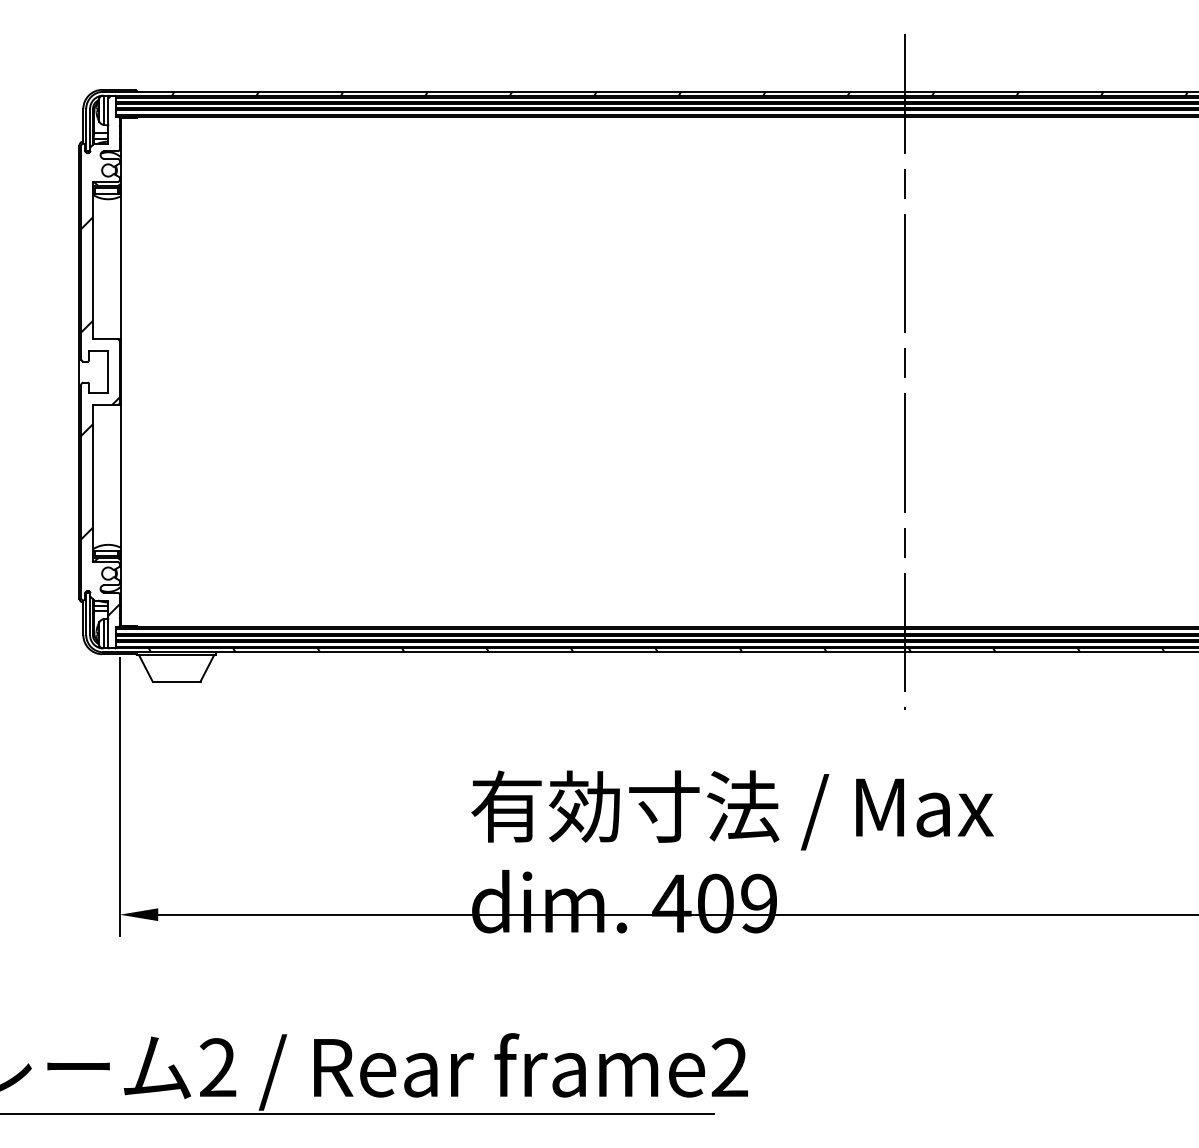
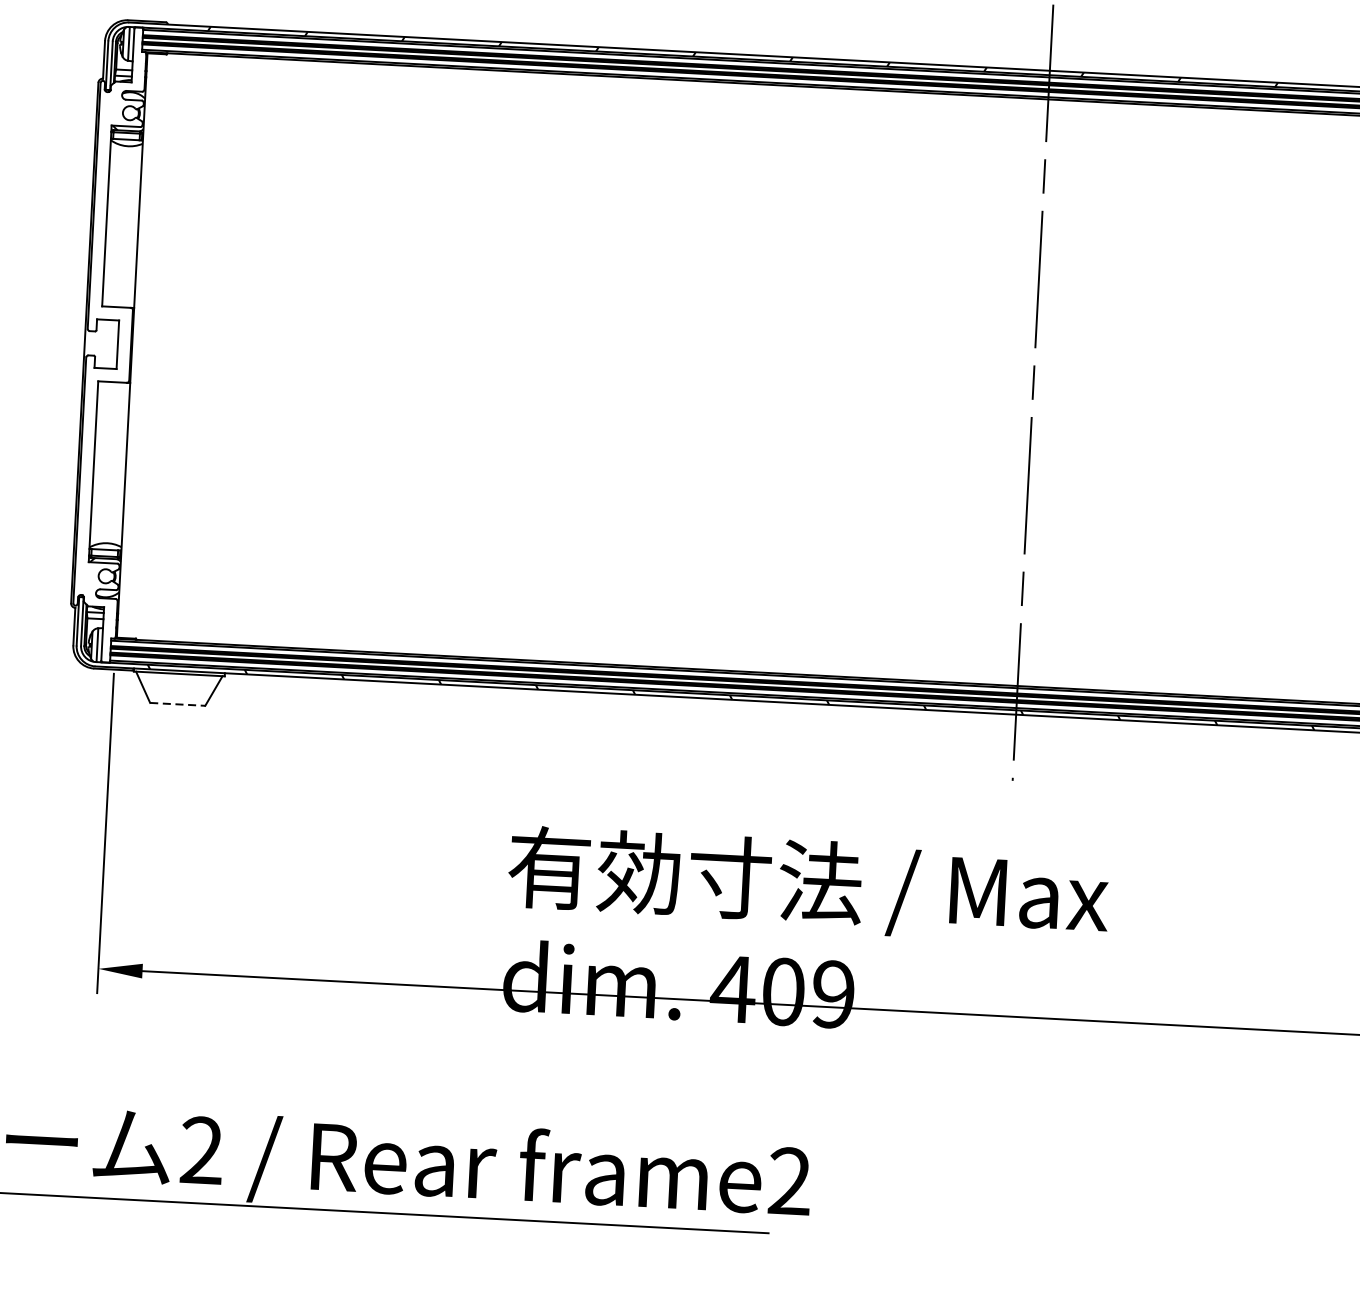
hatch: (100, 355) -> (109, 325), removed
line: (176, 681) -> (177, 704), solid -> dashed

